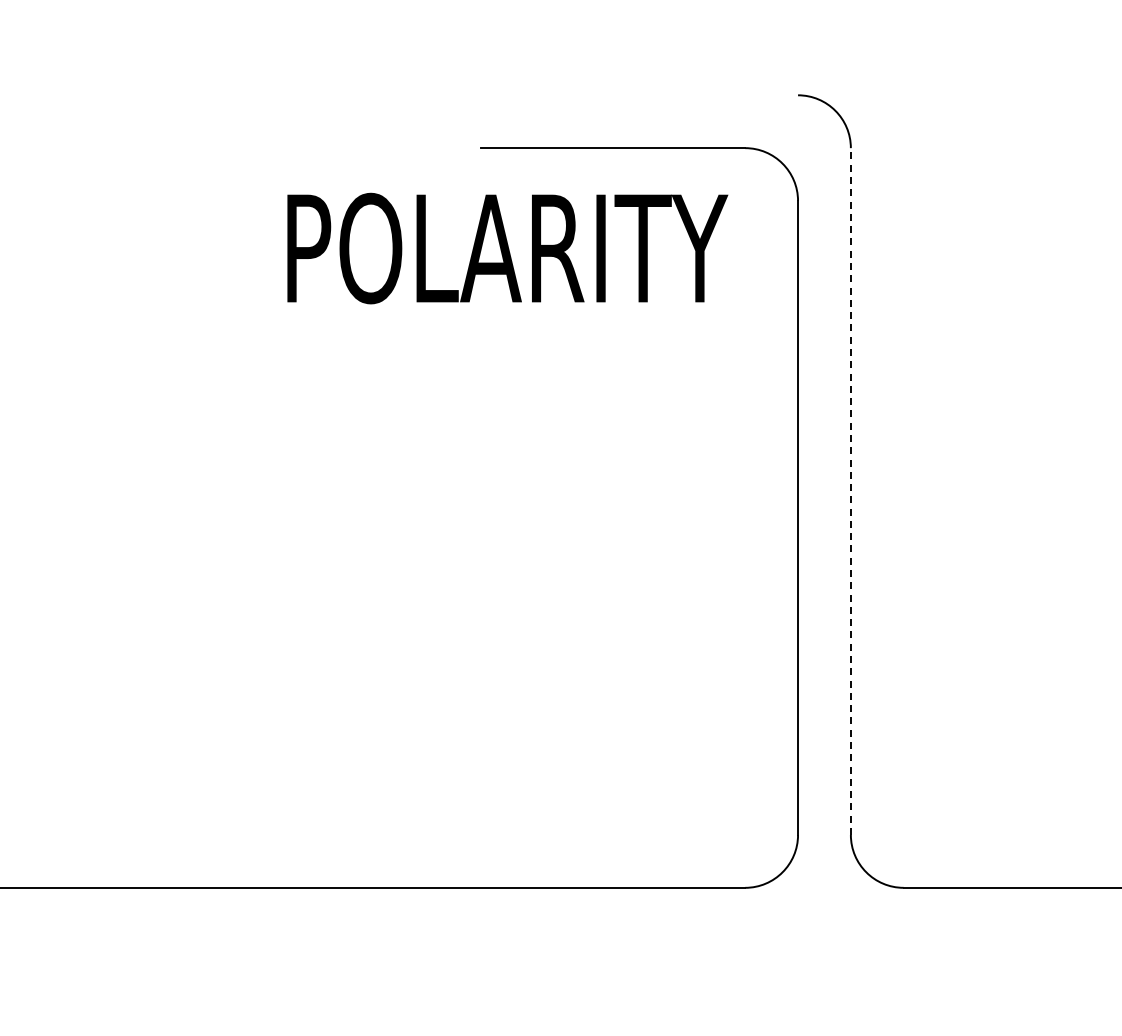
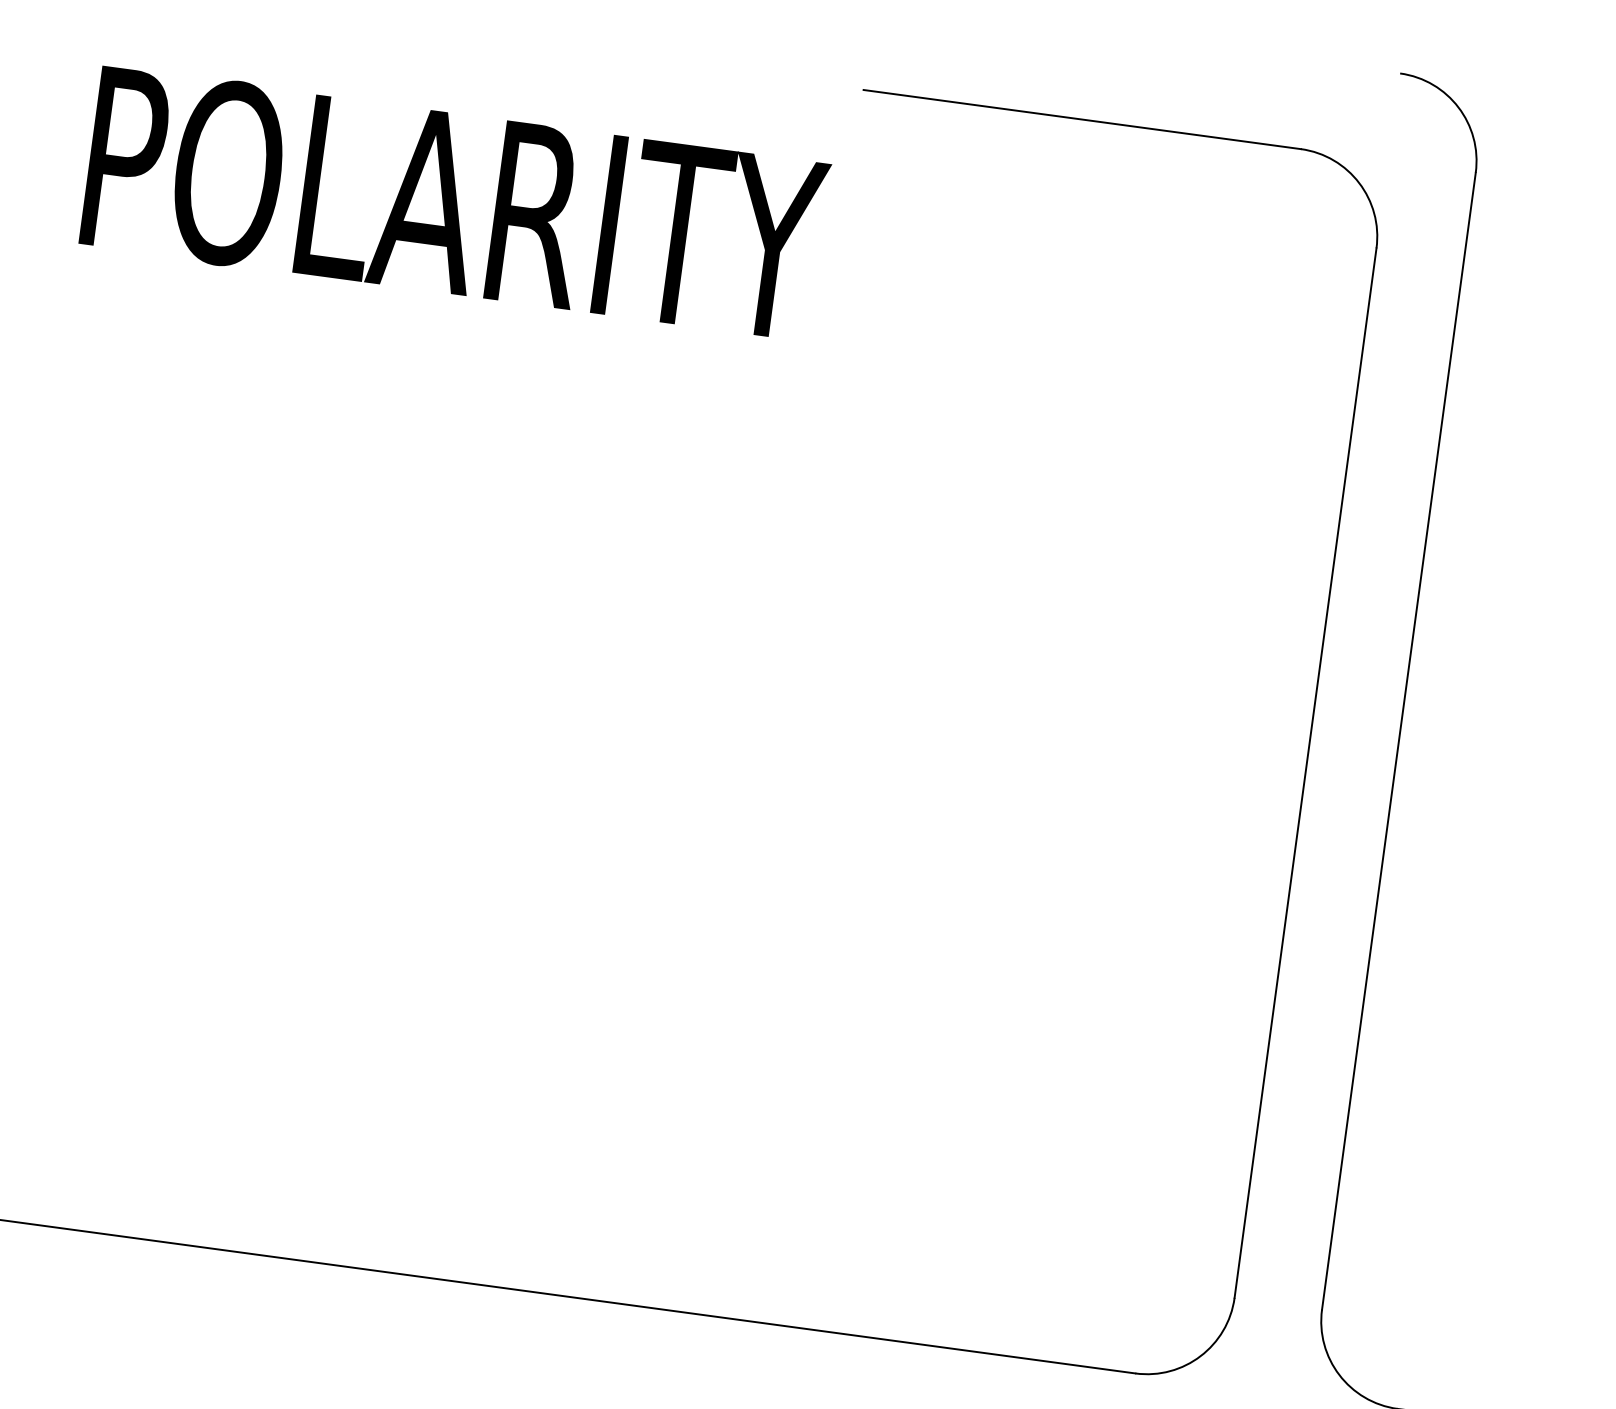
text: (507, 248) -> (454, 203), moved
line: (850, 491) -> (1398, 740), dashed -> solid

